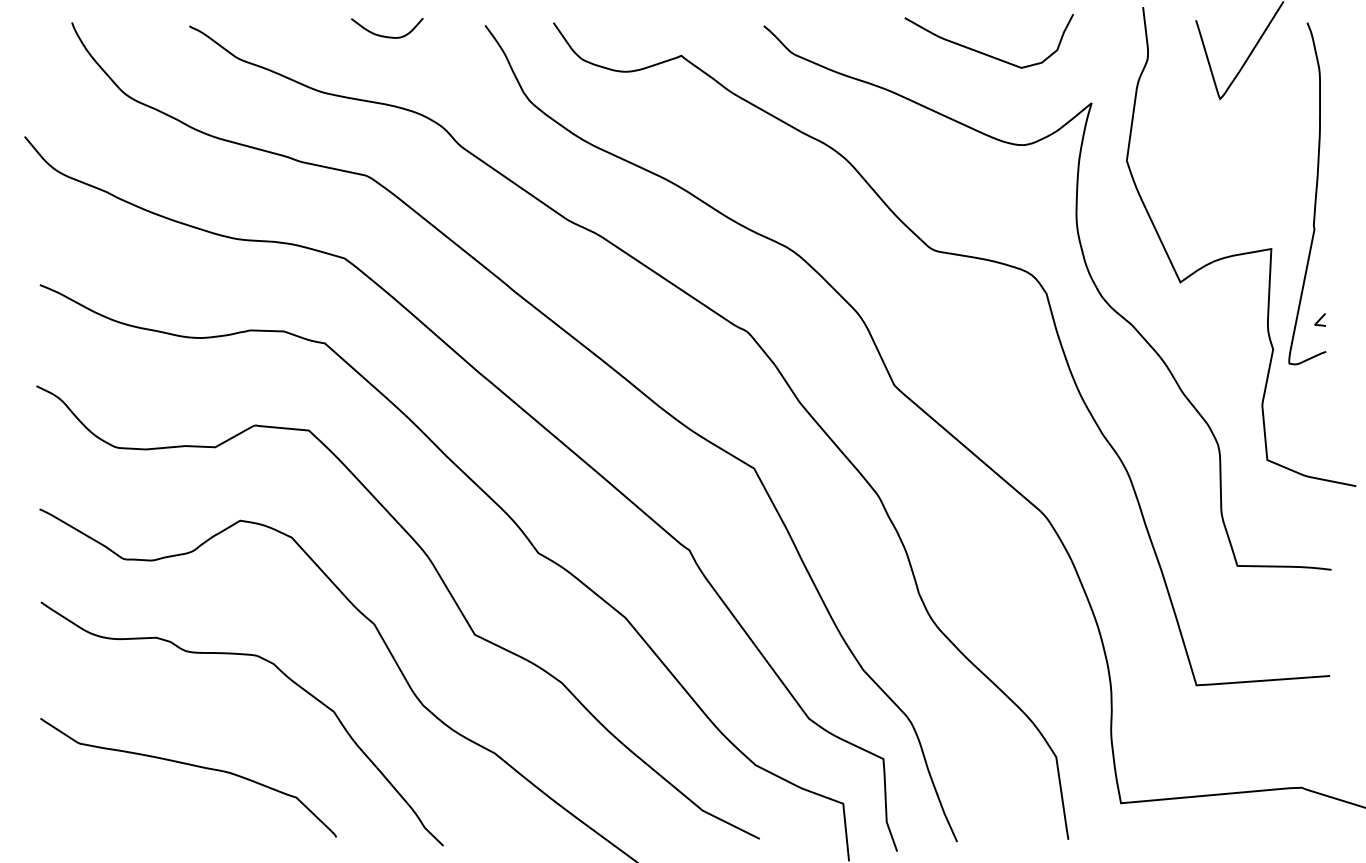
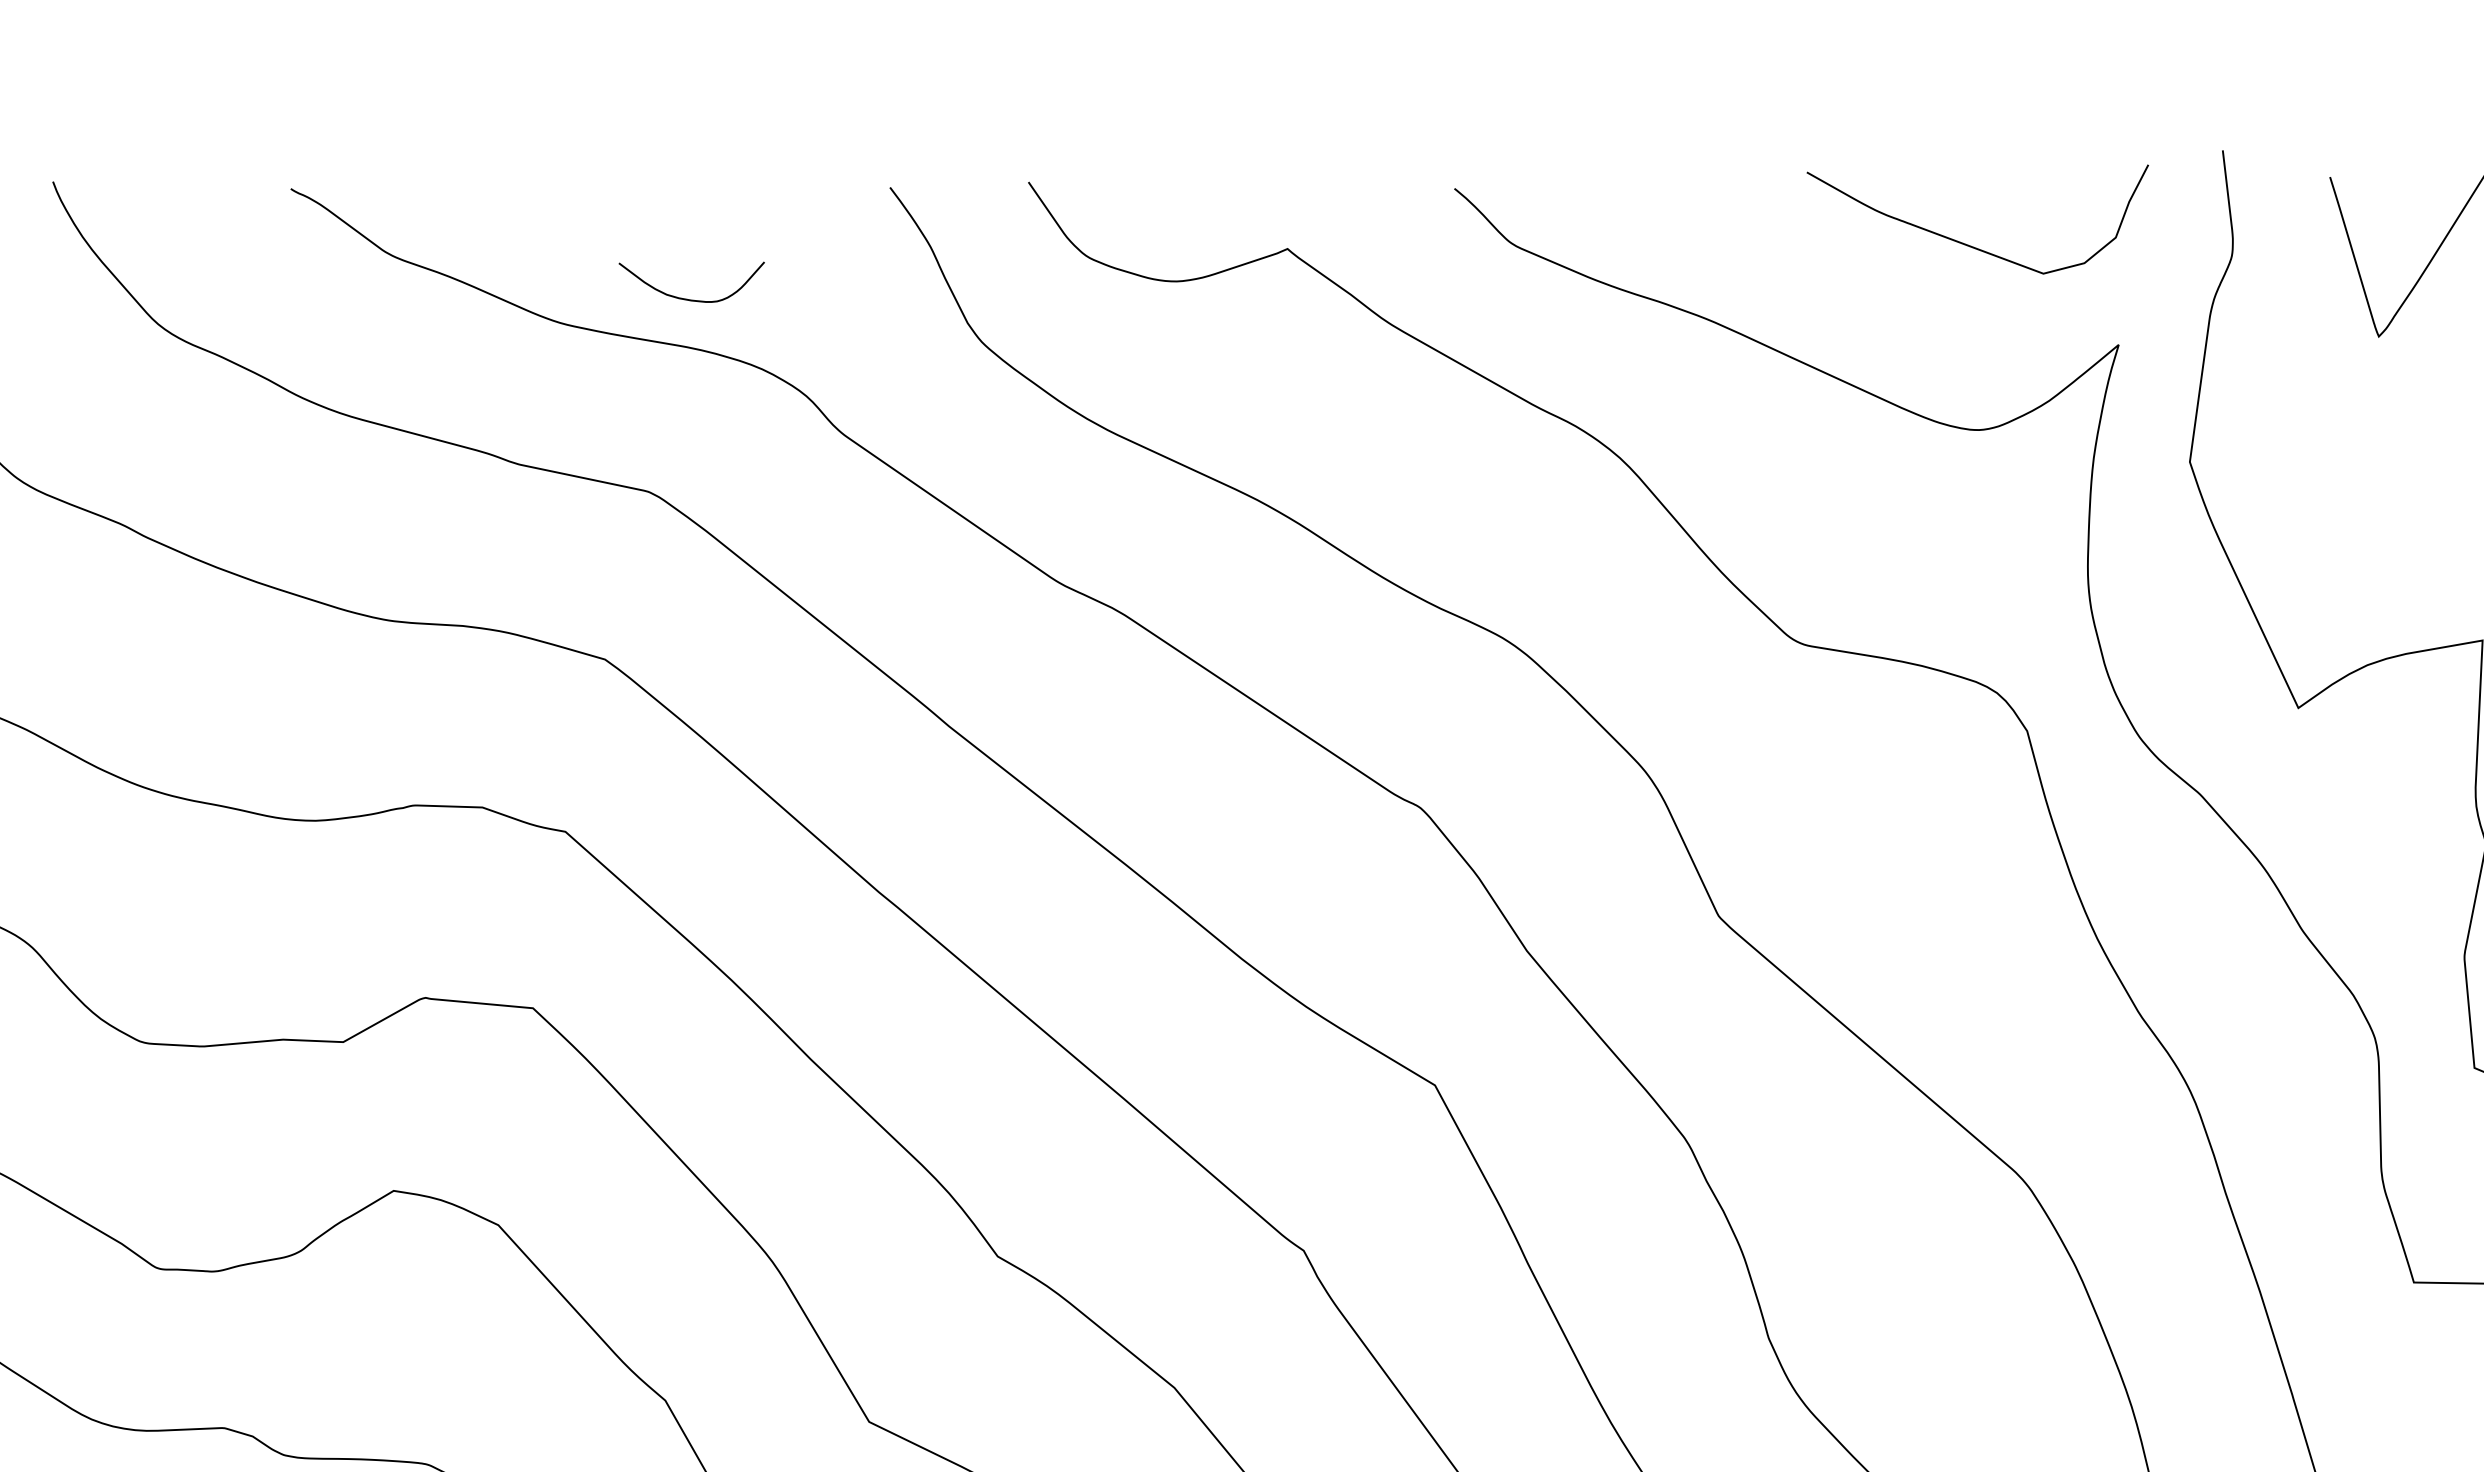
curve: (384, 35) -> (686, 297), moved
curve: (983, 52) -> (1966, 242), moved

